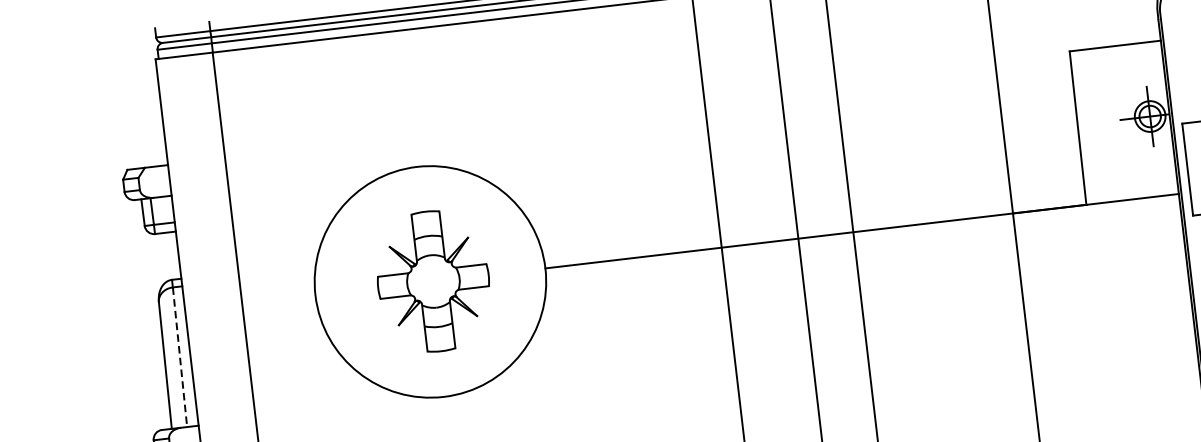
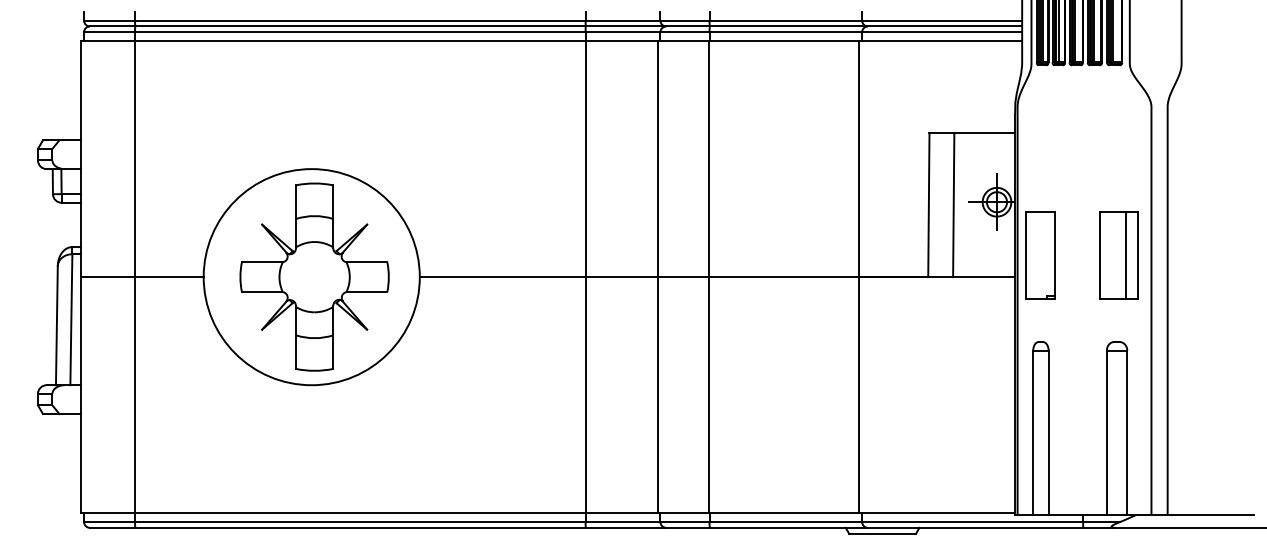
line: (1104, 125) -> (953, 205), added
part: (433, 280) -> (314, 276), size x1.43
line: (250, 303) -> (142, 277), added
line: (180, 358) -> (71, 320), dashed -> solid

